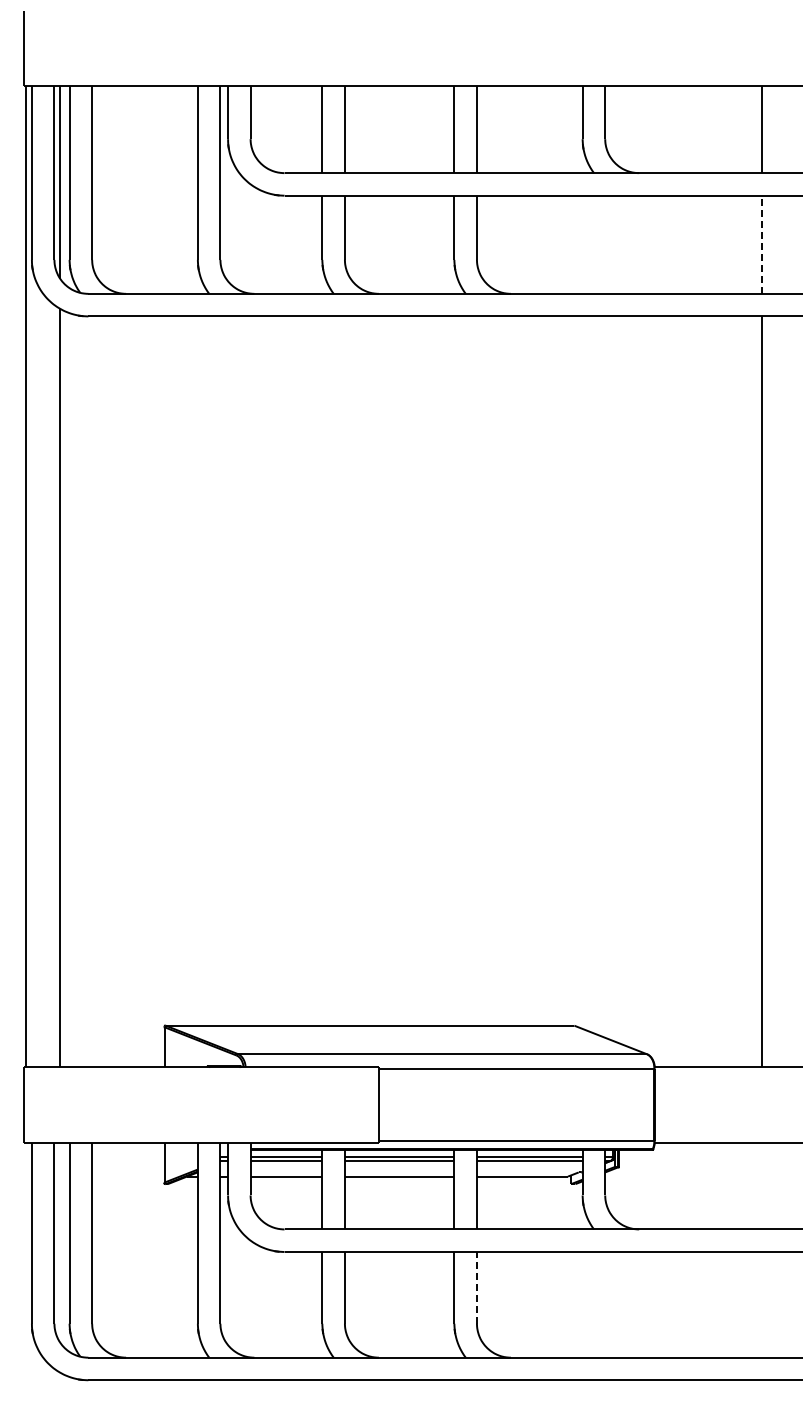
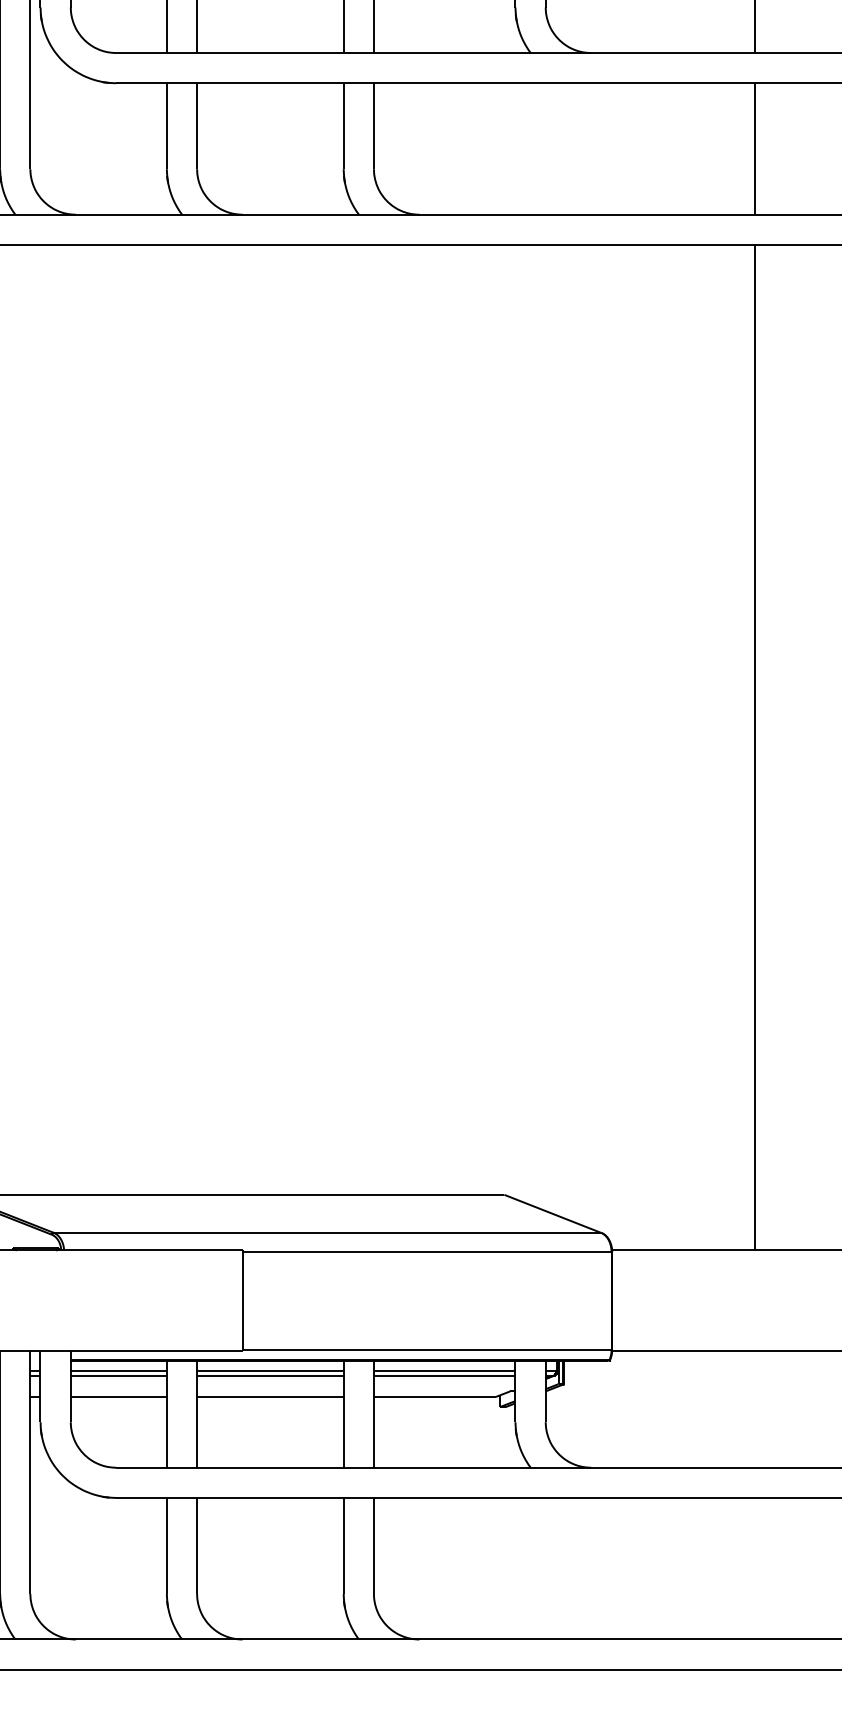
line: (761, 244) -> (755, 148), dashed -> solid
line: (476, 1287) -> (373, 1545), dashed -> solid

